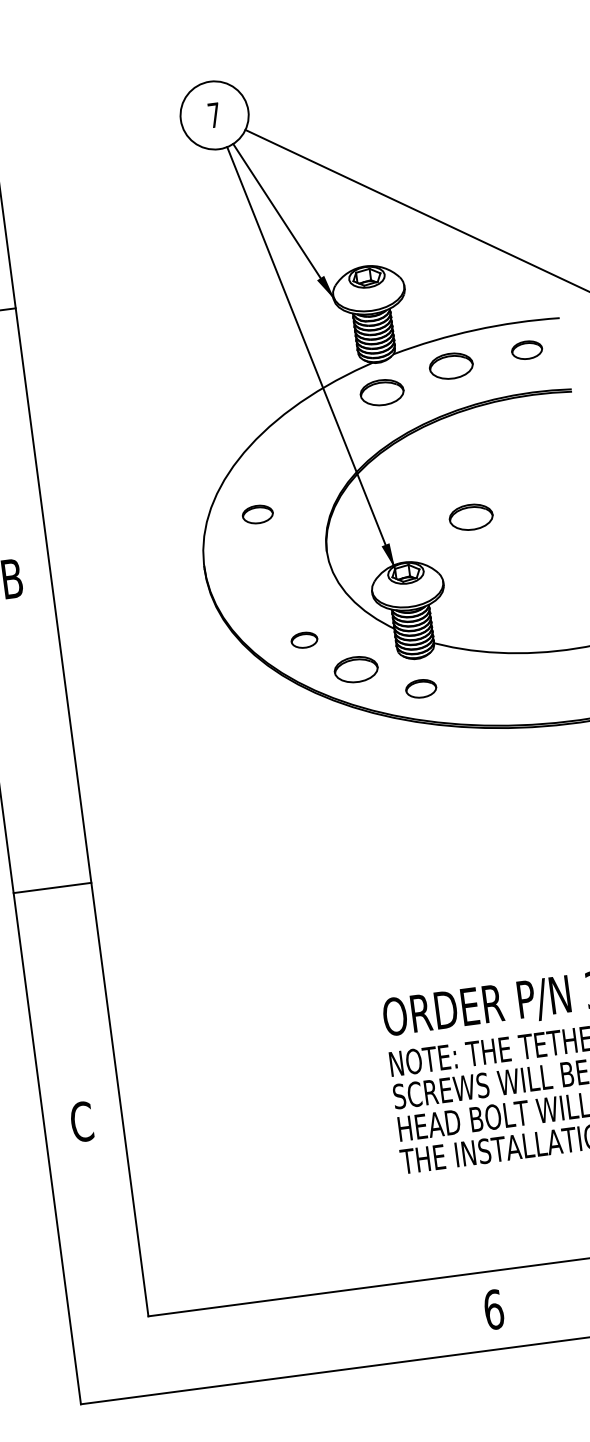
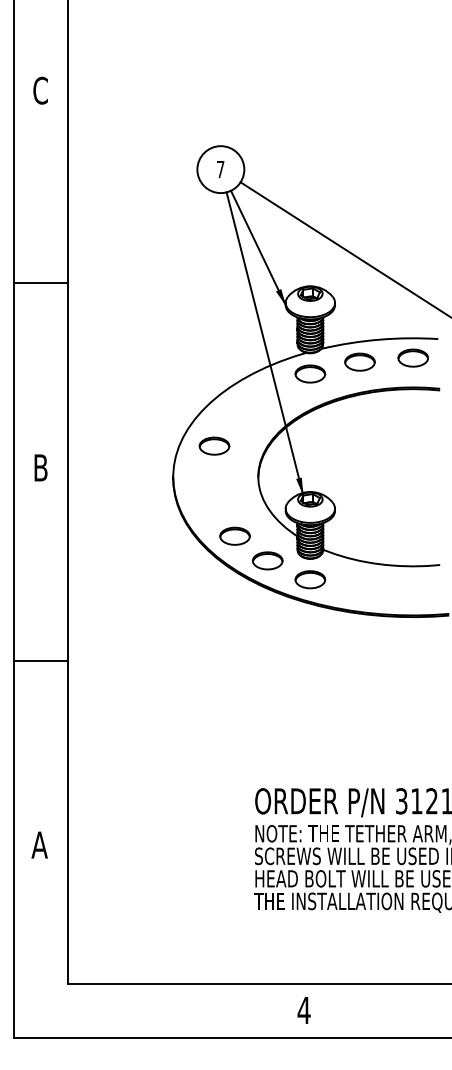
part: (526, 349) -> (412, 357), size x1.43
part: (257, 513) -> (214, 445), size x1.43
part: (470, 516) -> (359, 466), removed
part: (303, 639) -> (234, 535), size x1.67
part: (421, 688) -> (310, 579), size x1.43
line: (52, 887) -> (40, 660), moved
text: (81, 1122) -> (39, 845), C -> A
text: (492, 1309) -> (303, 1010), 6 -> 4

